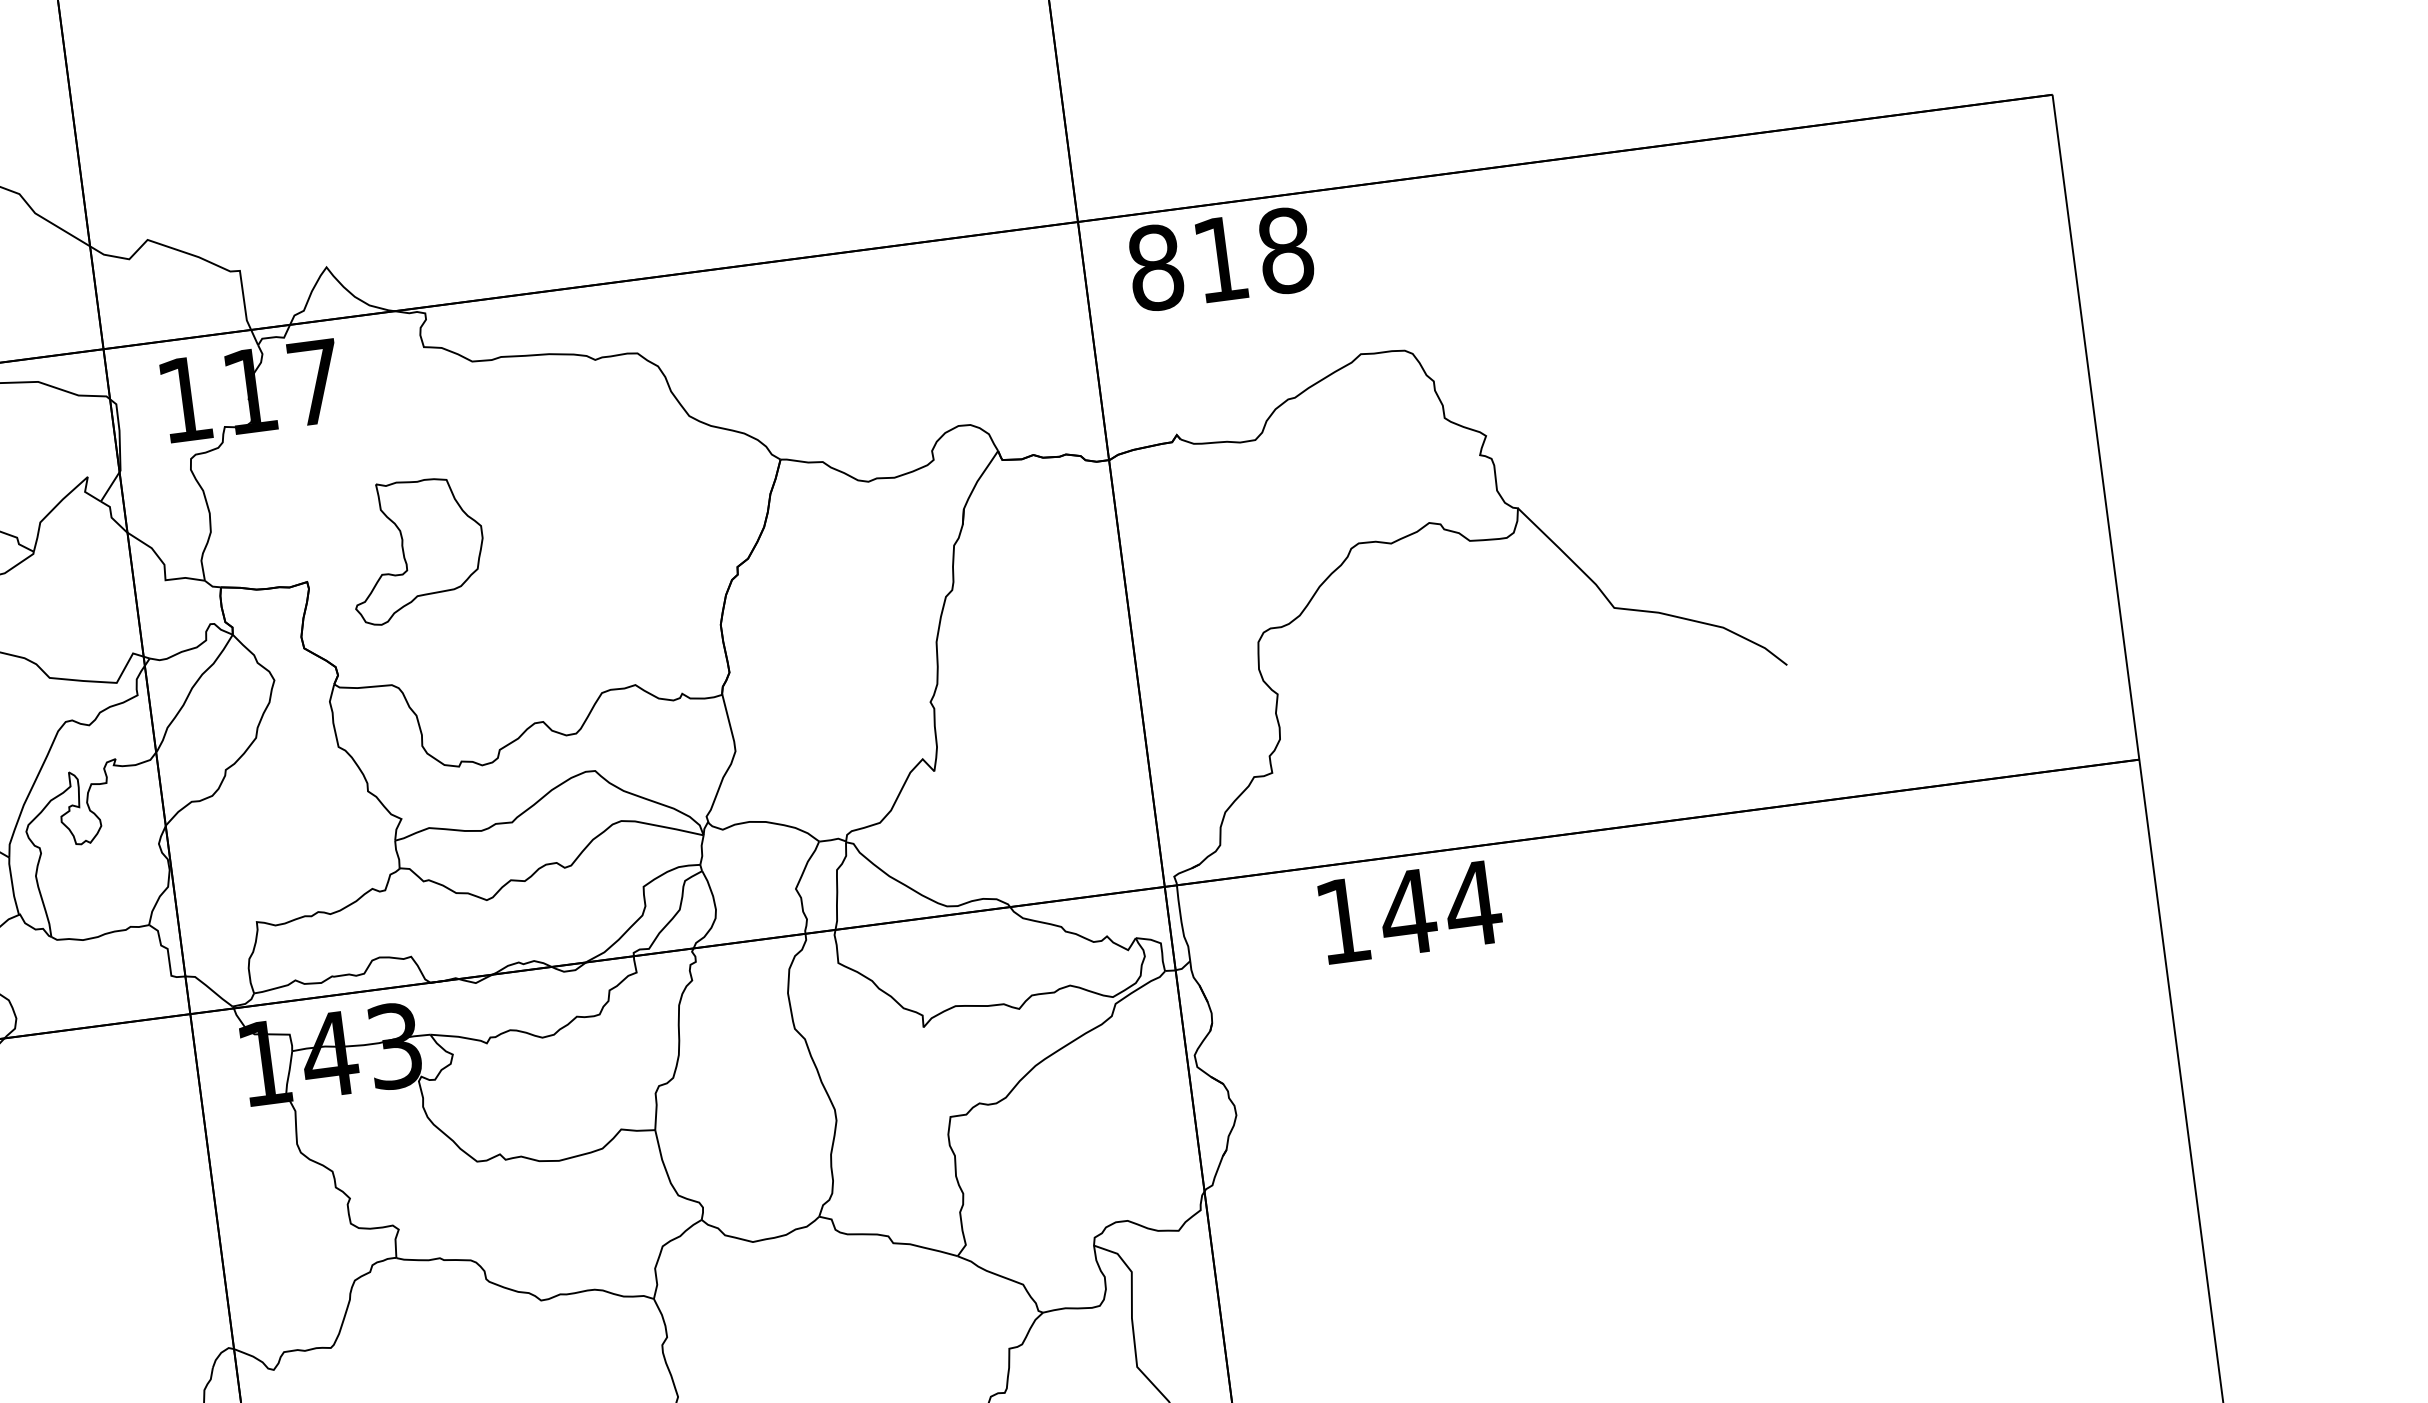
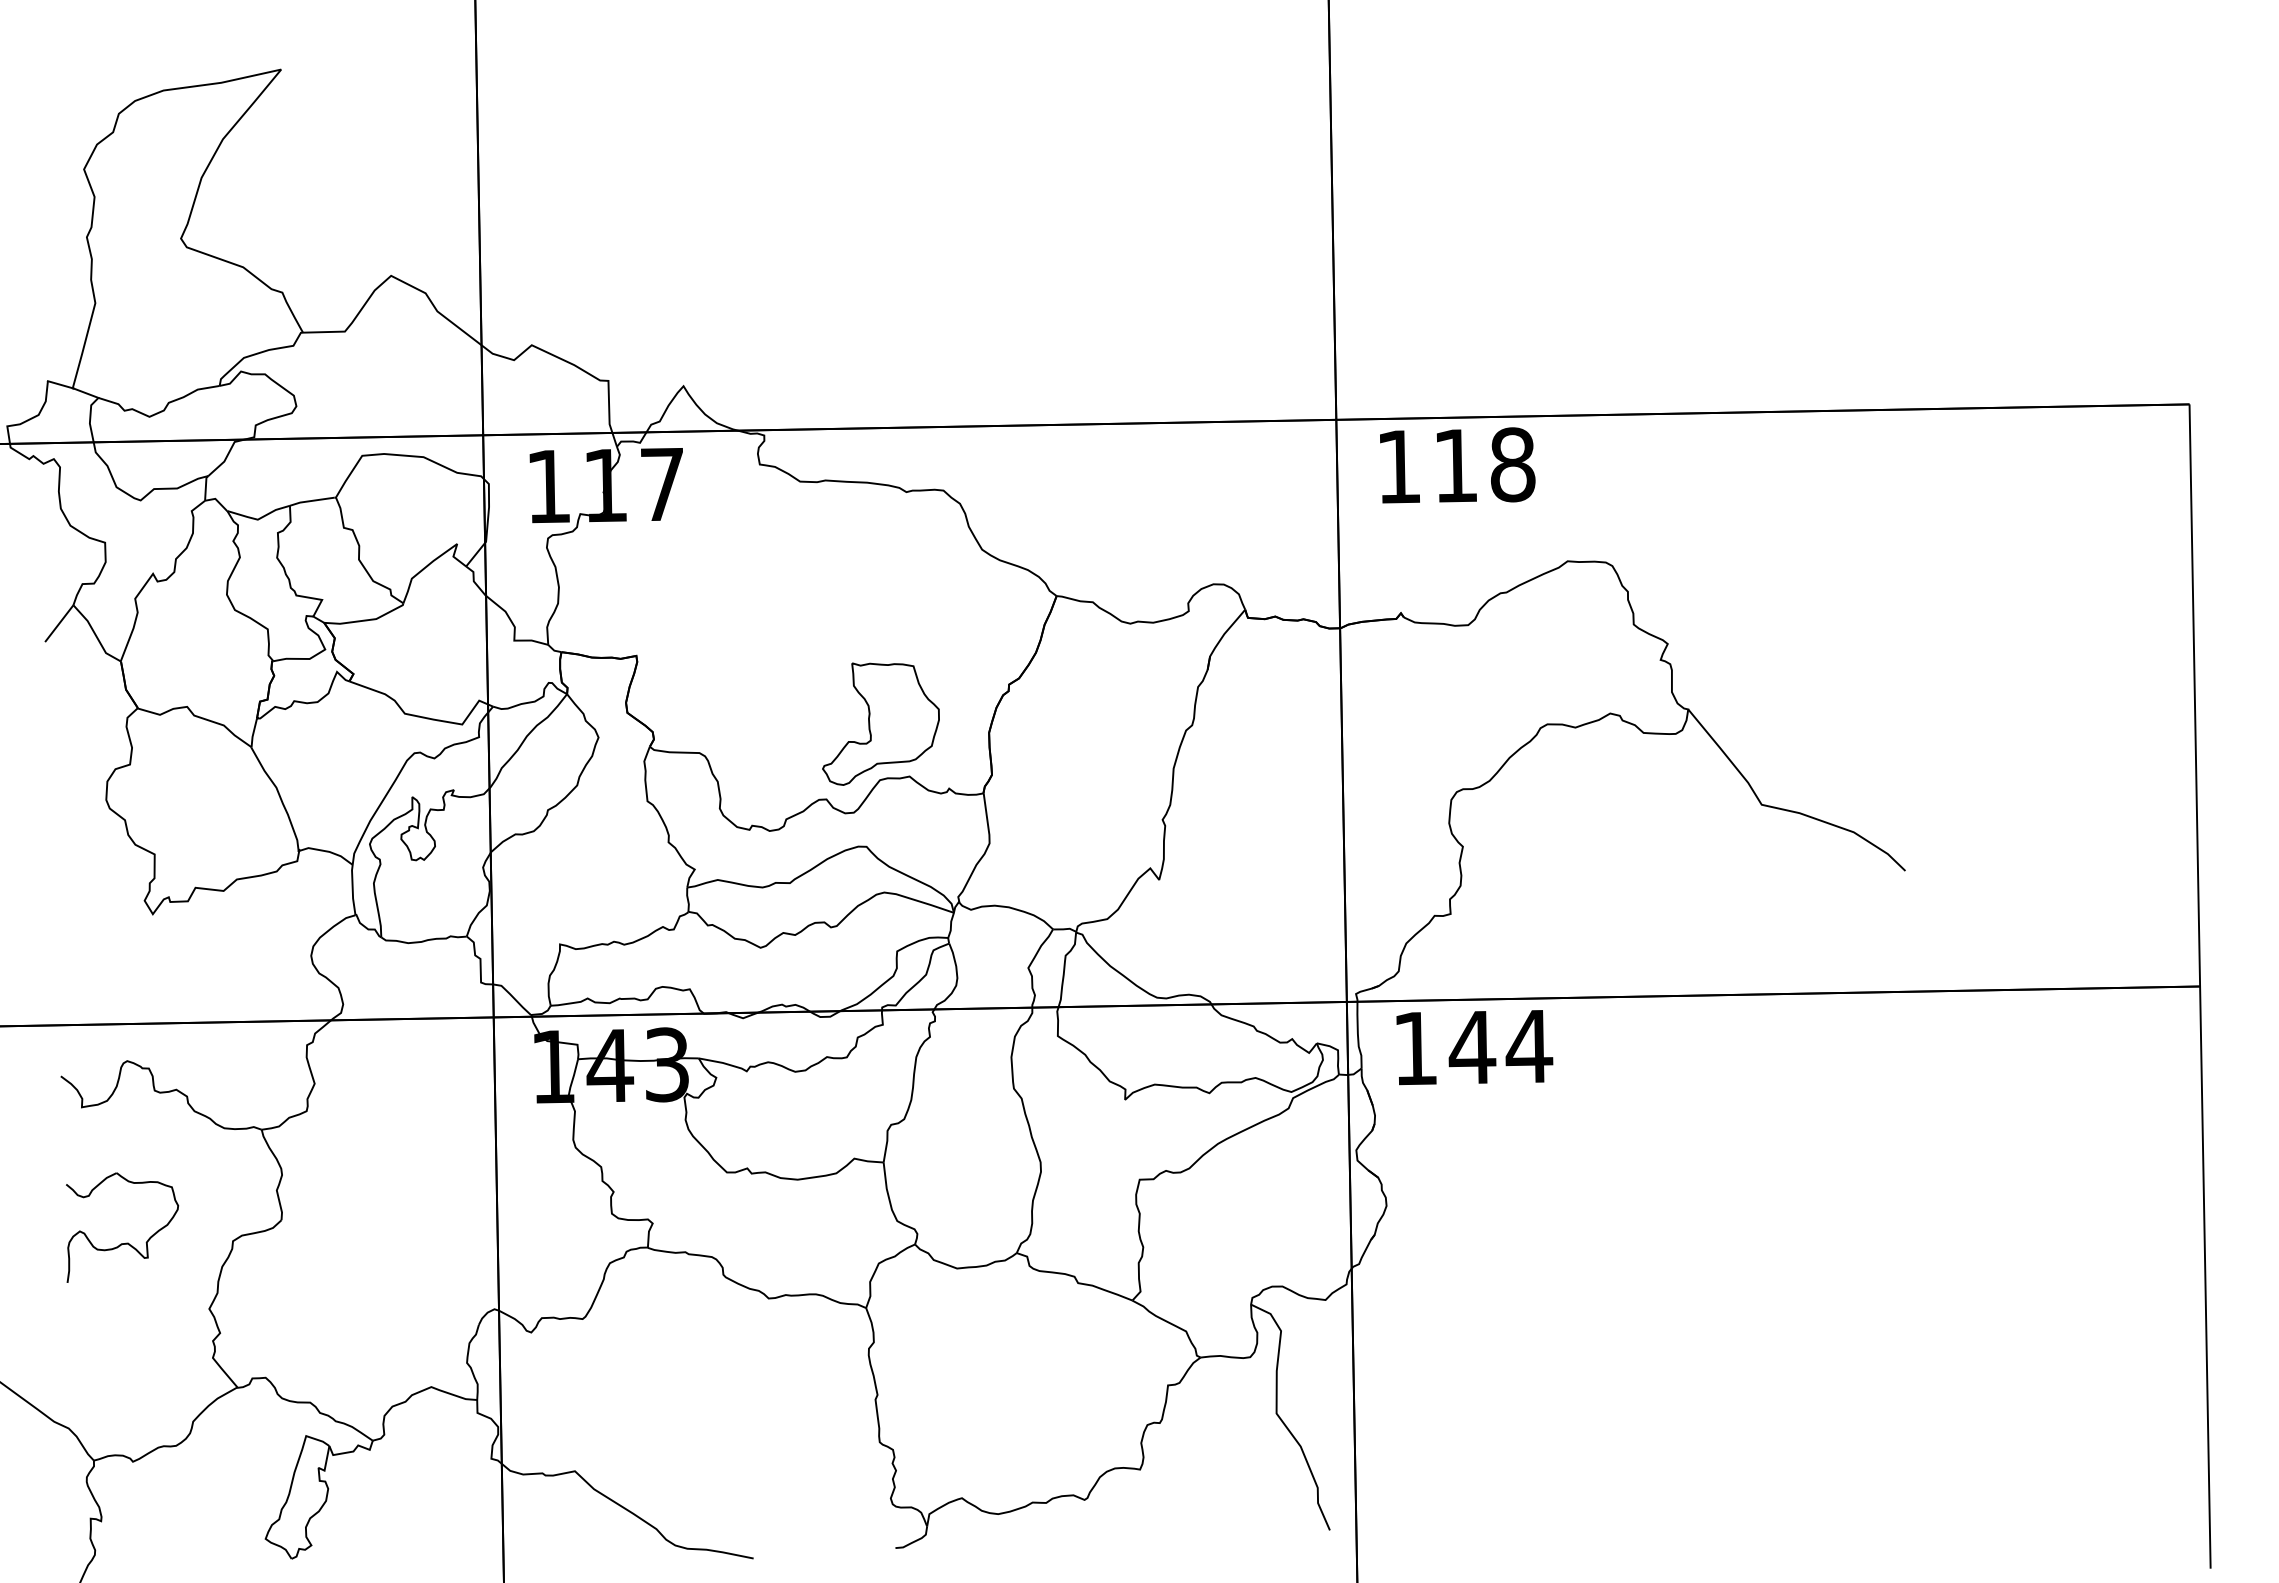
text: (1156, 267) -> (1399, 466), 818 -> 118
part: (416, 549) -> (880, 723), moved
text: (1410, 912) -> (1474, 1047), moved

